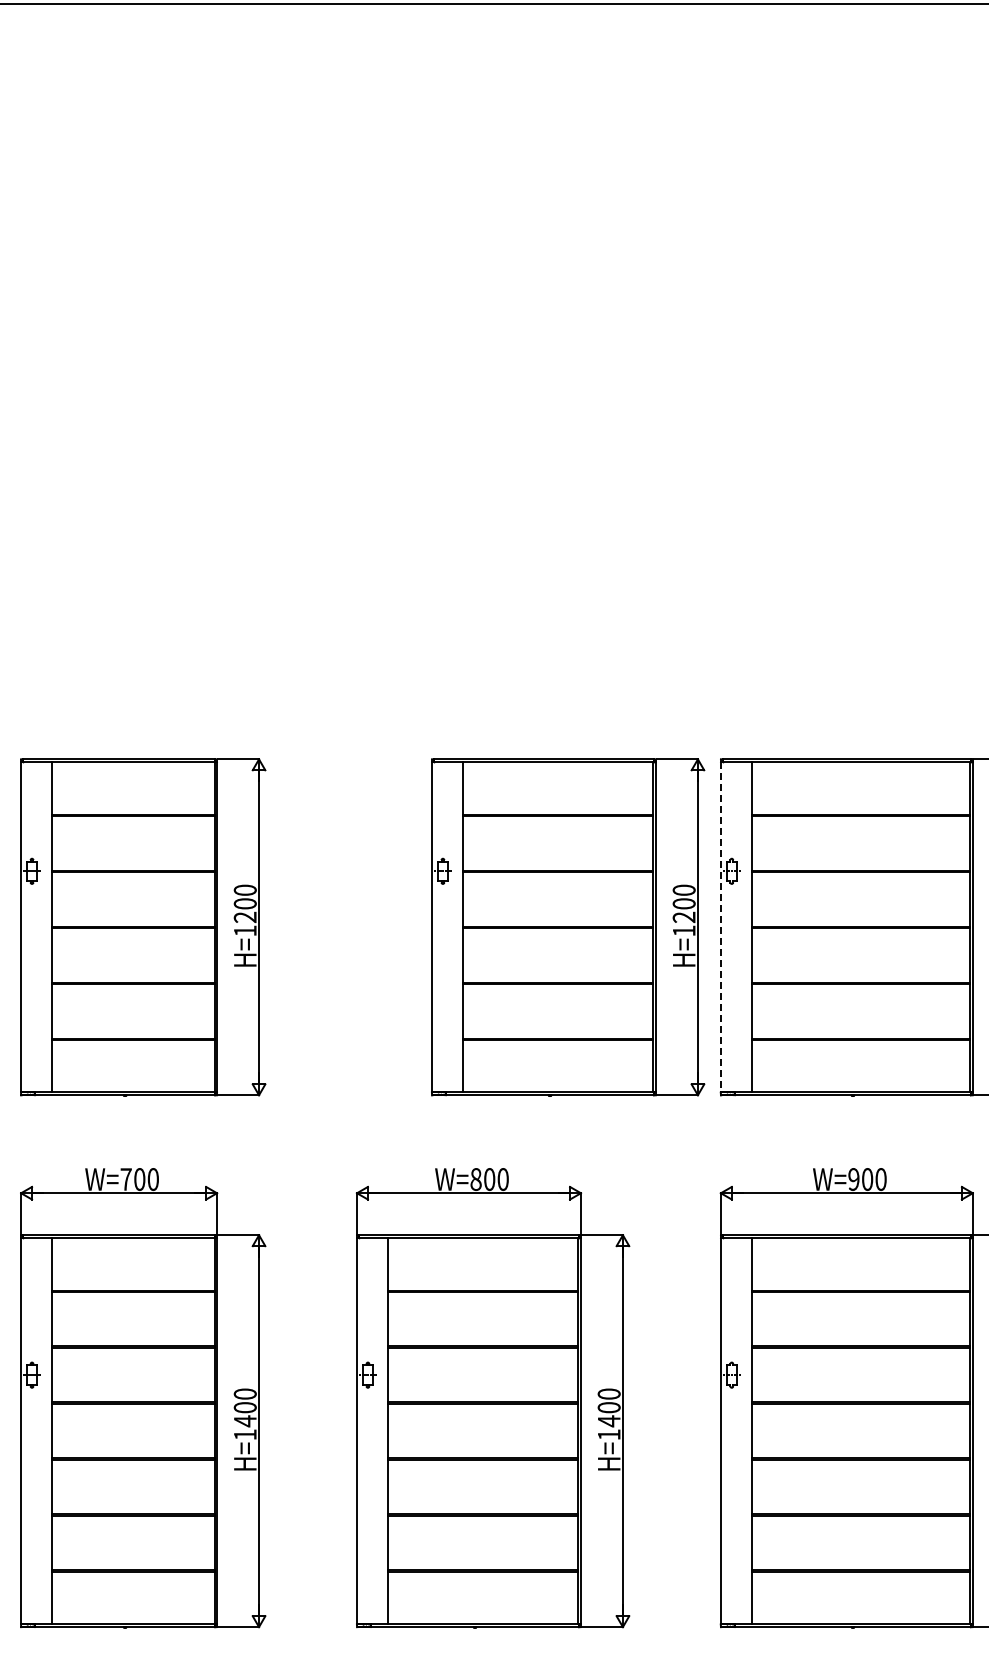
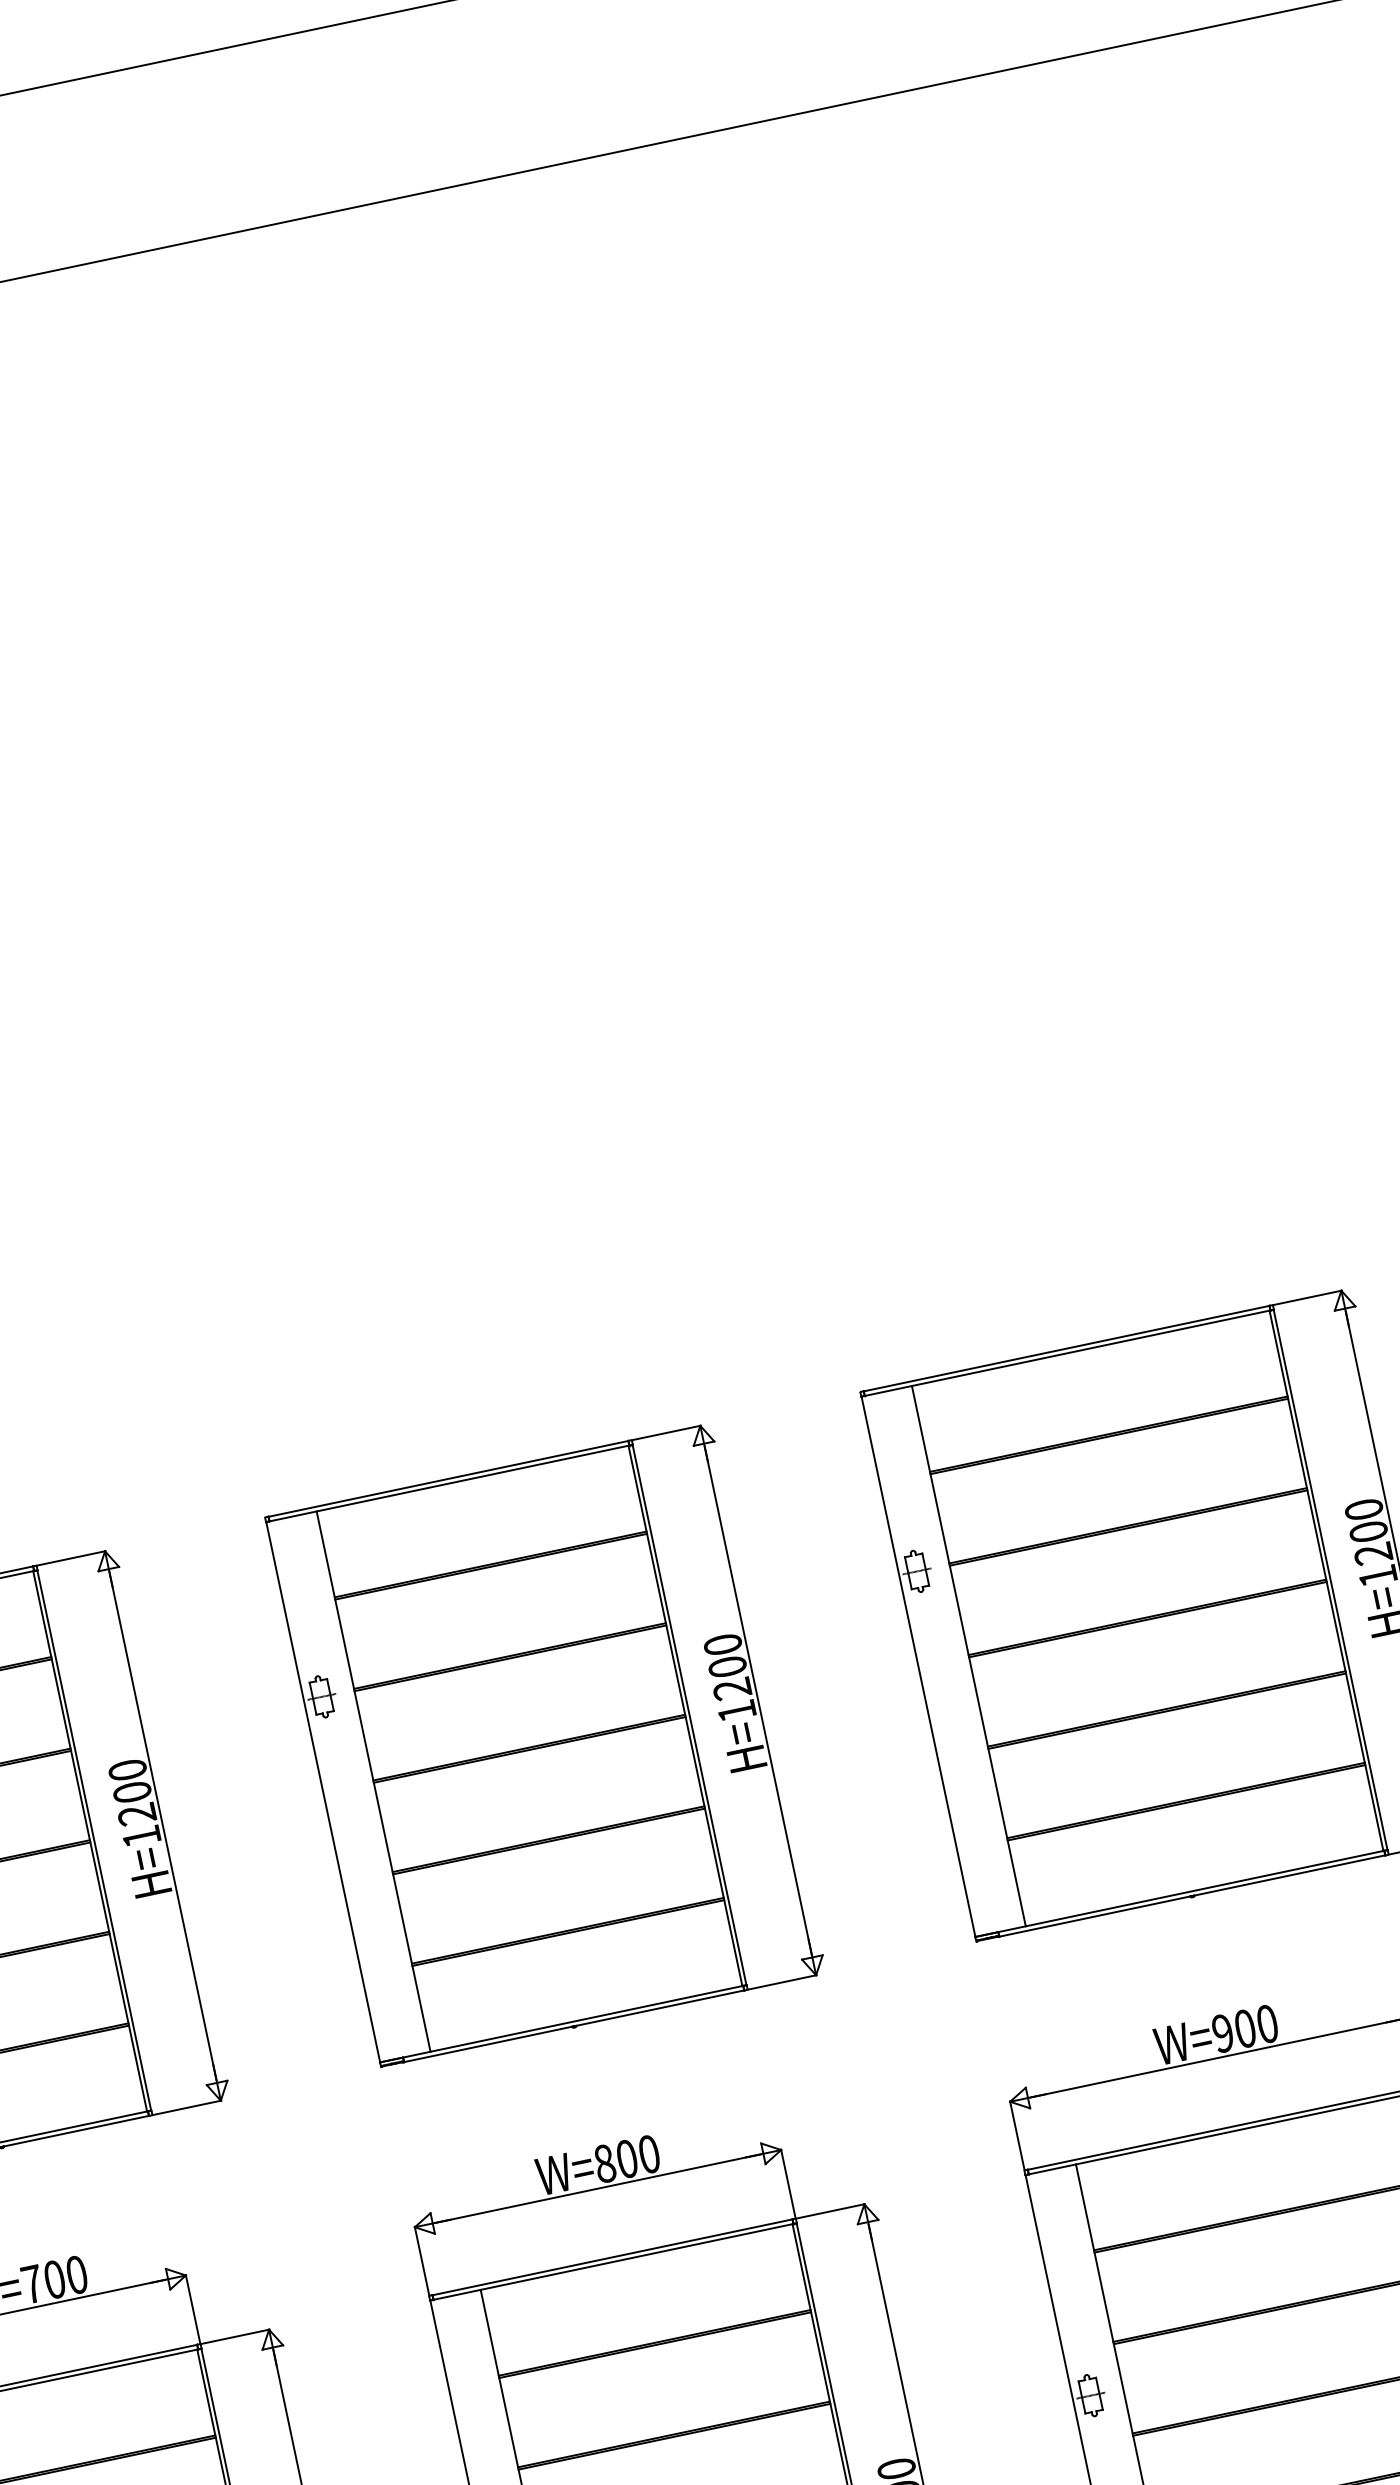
part: (568, 927) -> (546, 1745), moved
line: (720, 927) -> (917, 1667), dashed -> solid

